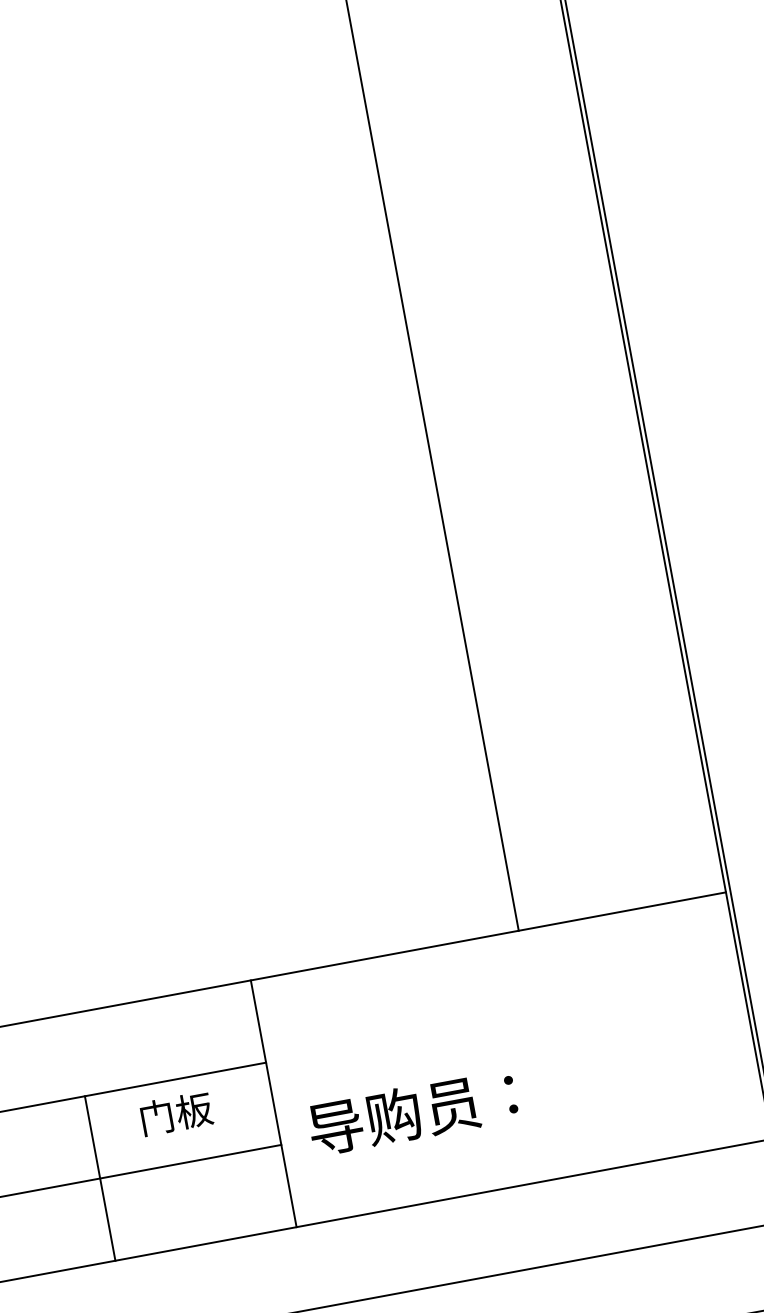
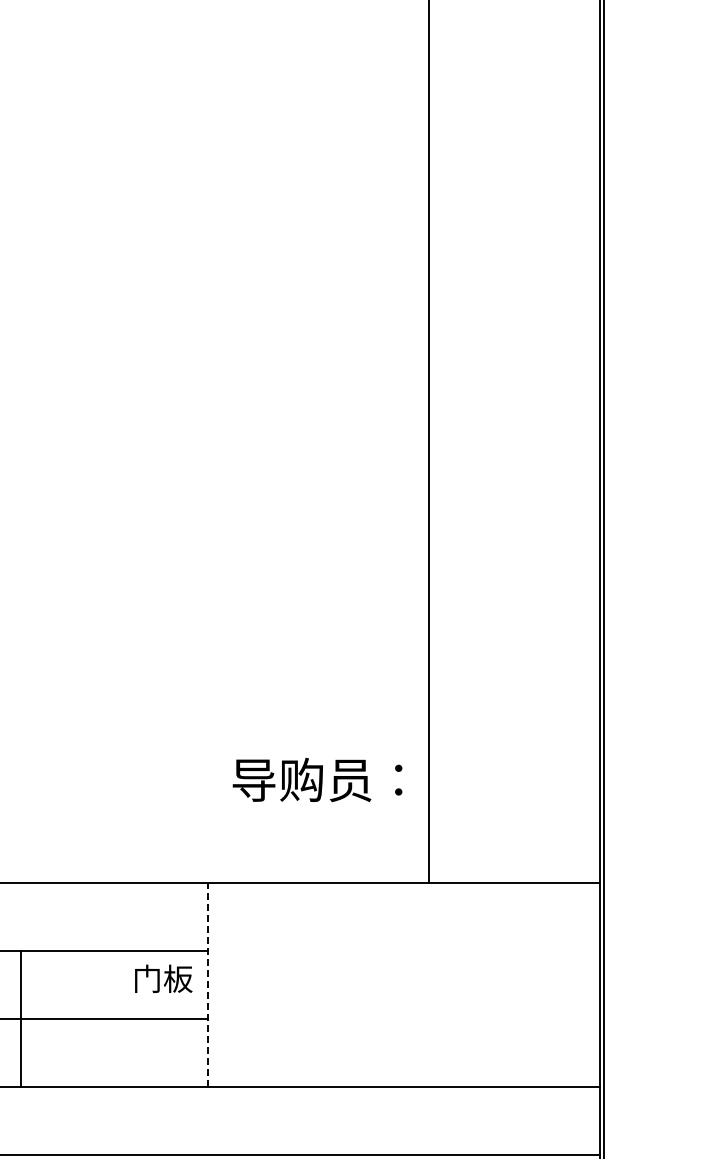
line: (273, 1104) -> (207, 985), solid -> dashed
text: (412, 1112) -> (317, 779), moved
text: (176, 1113) -> (163, 978), moved
line: (100, 1178) -> (21, 1019), moved

